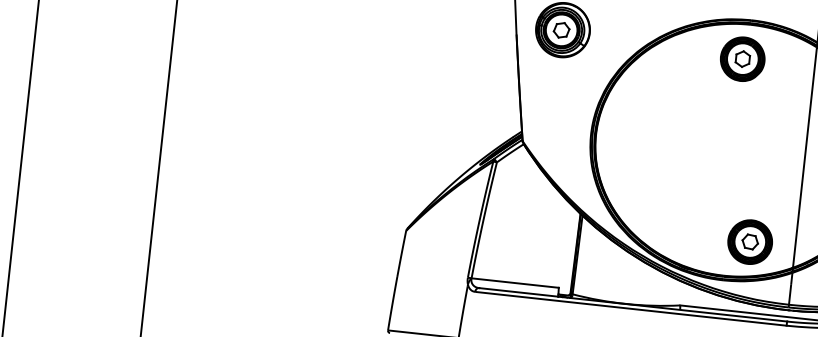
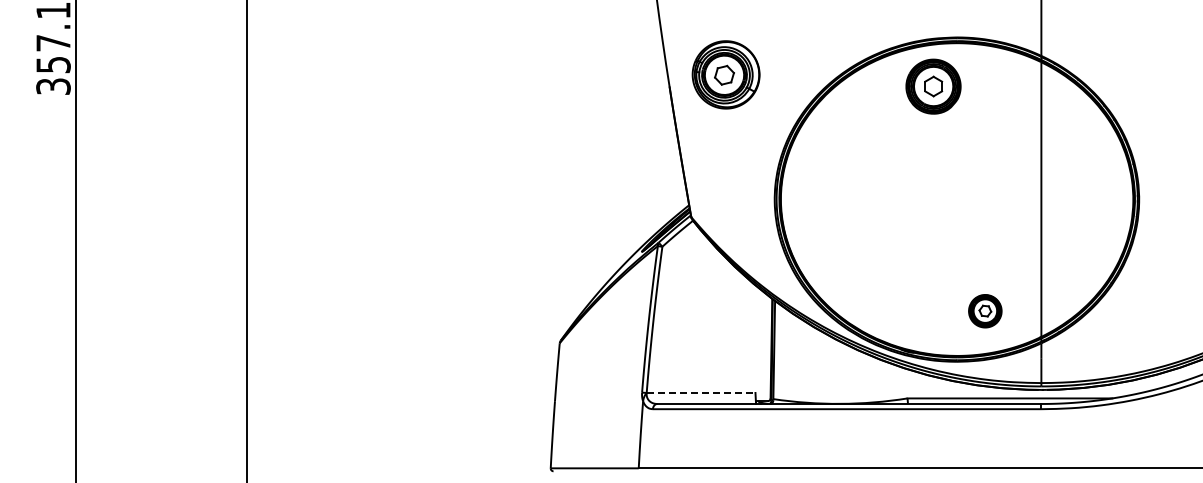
part: (742, 59) -> (933, 86), moved
part: (750, 242) -> (985, 311), size x0.6
line: (515, 282) -> (701, 392), solid -> dashed

